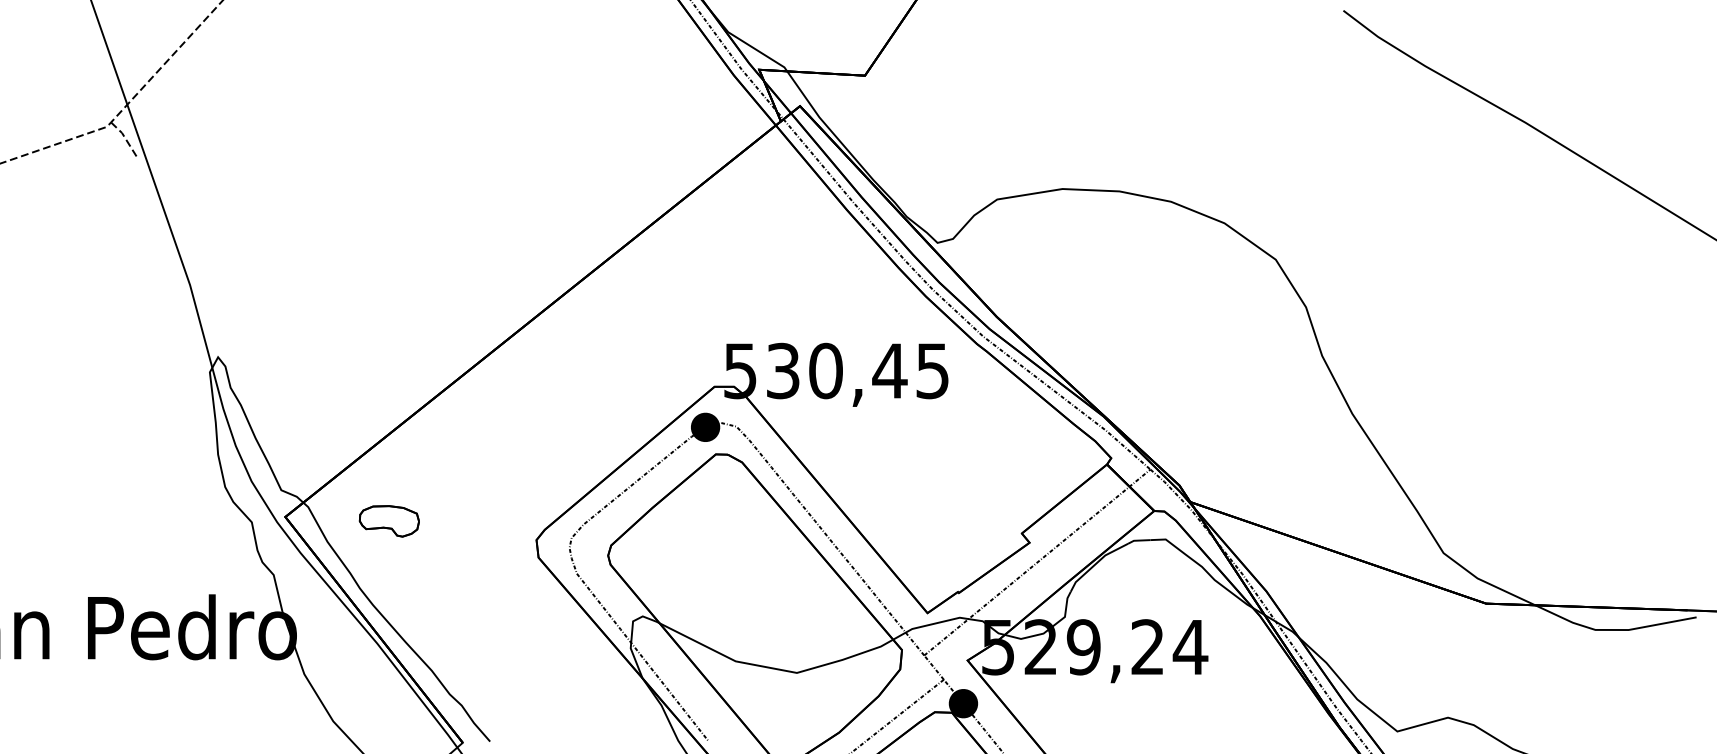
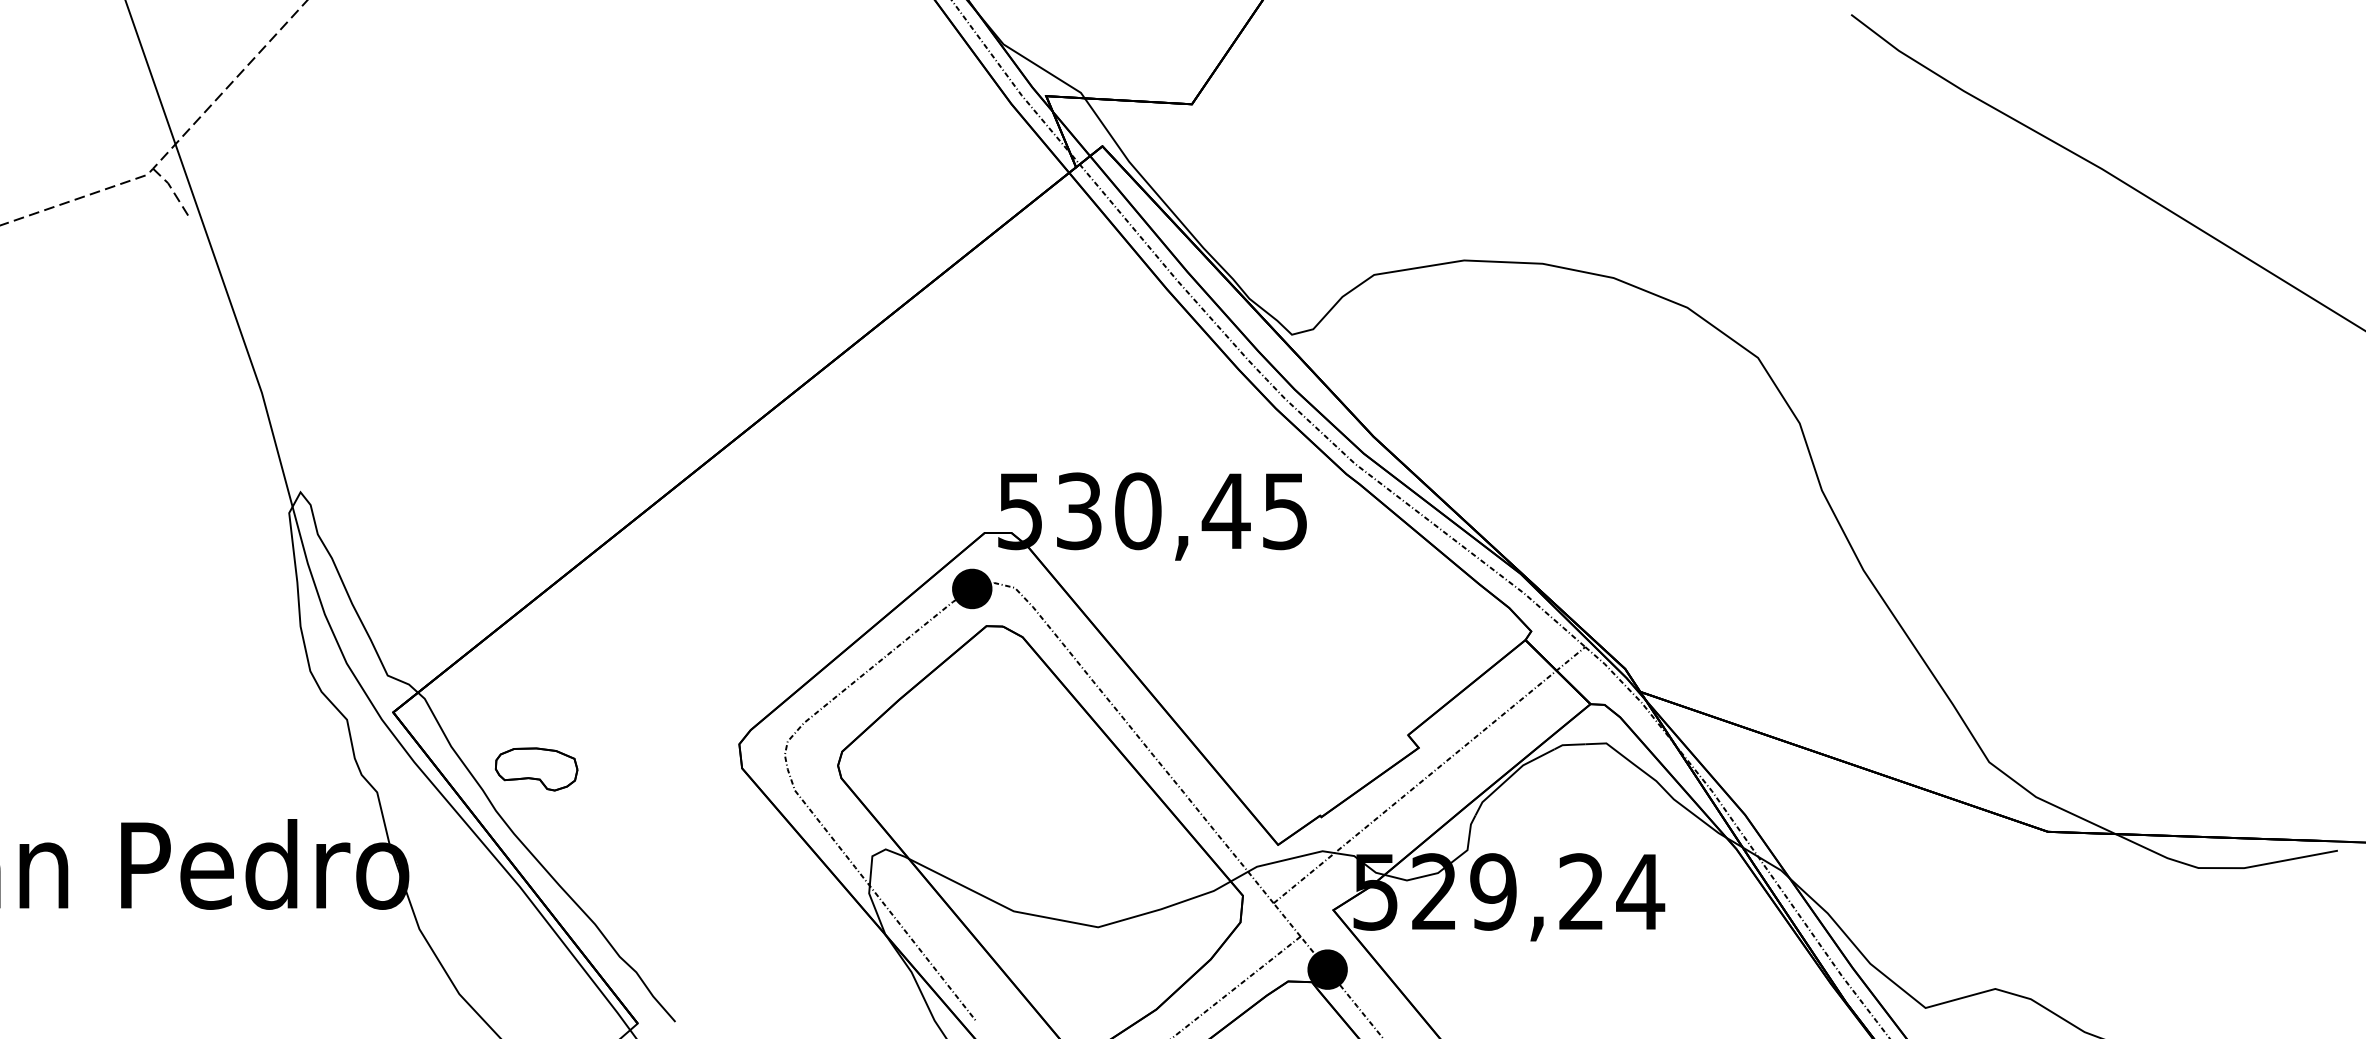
part: (389, 521) -> (536, 769), moved

